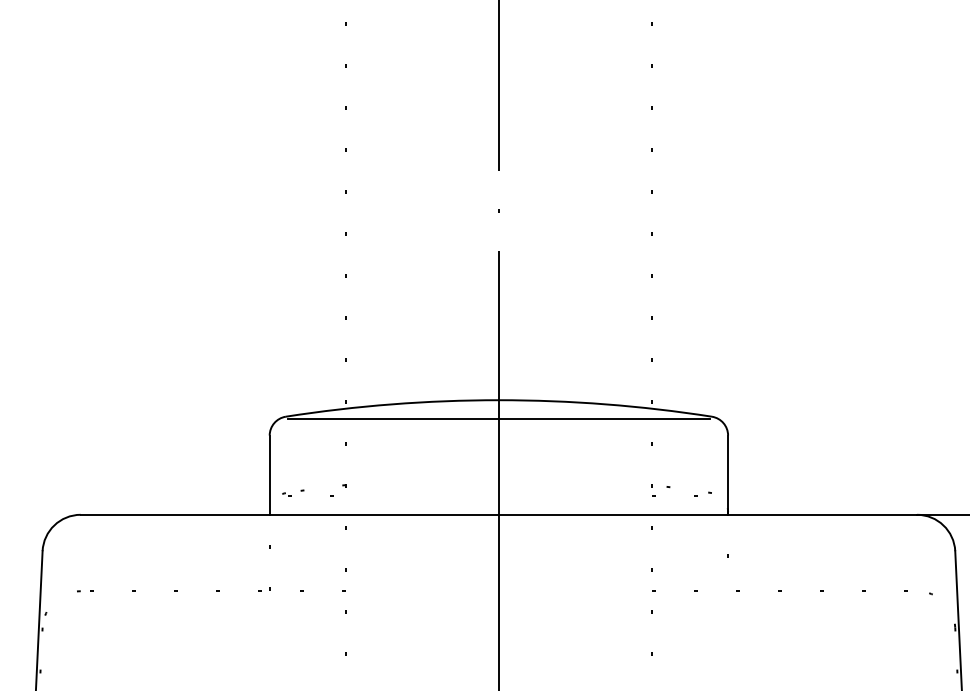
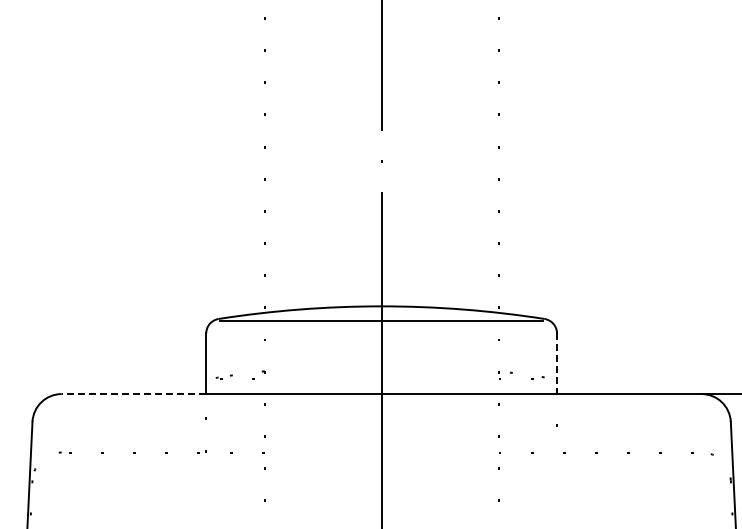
line: (728, 476) -> (557, 364), solid -> dashed
line: (174, 515) -> (133, 394), solid -> dashed

